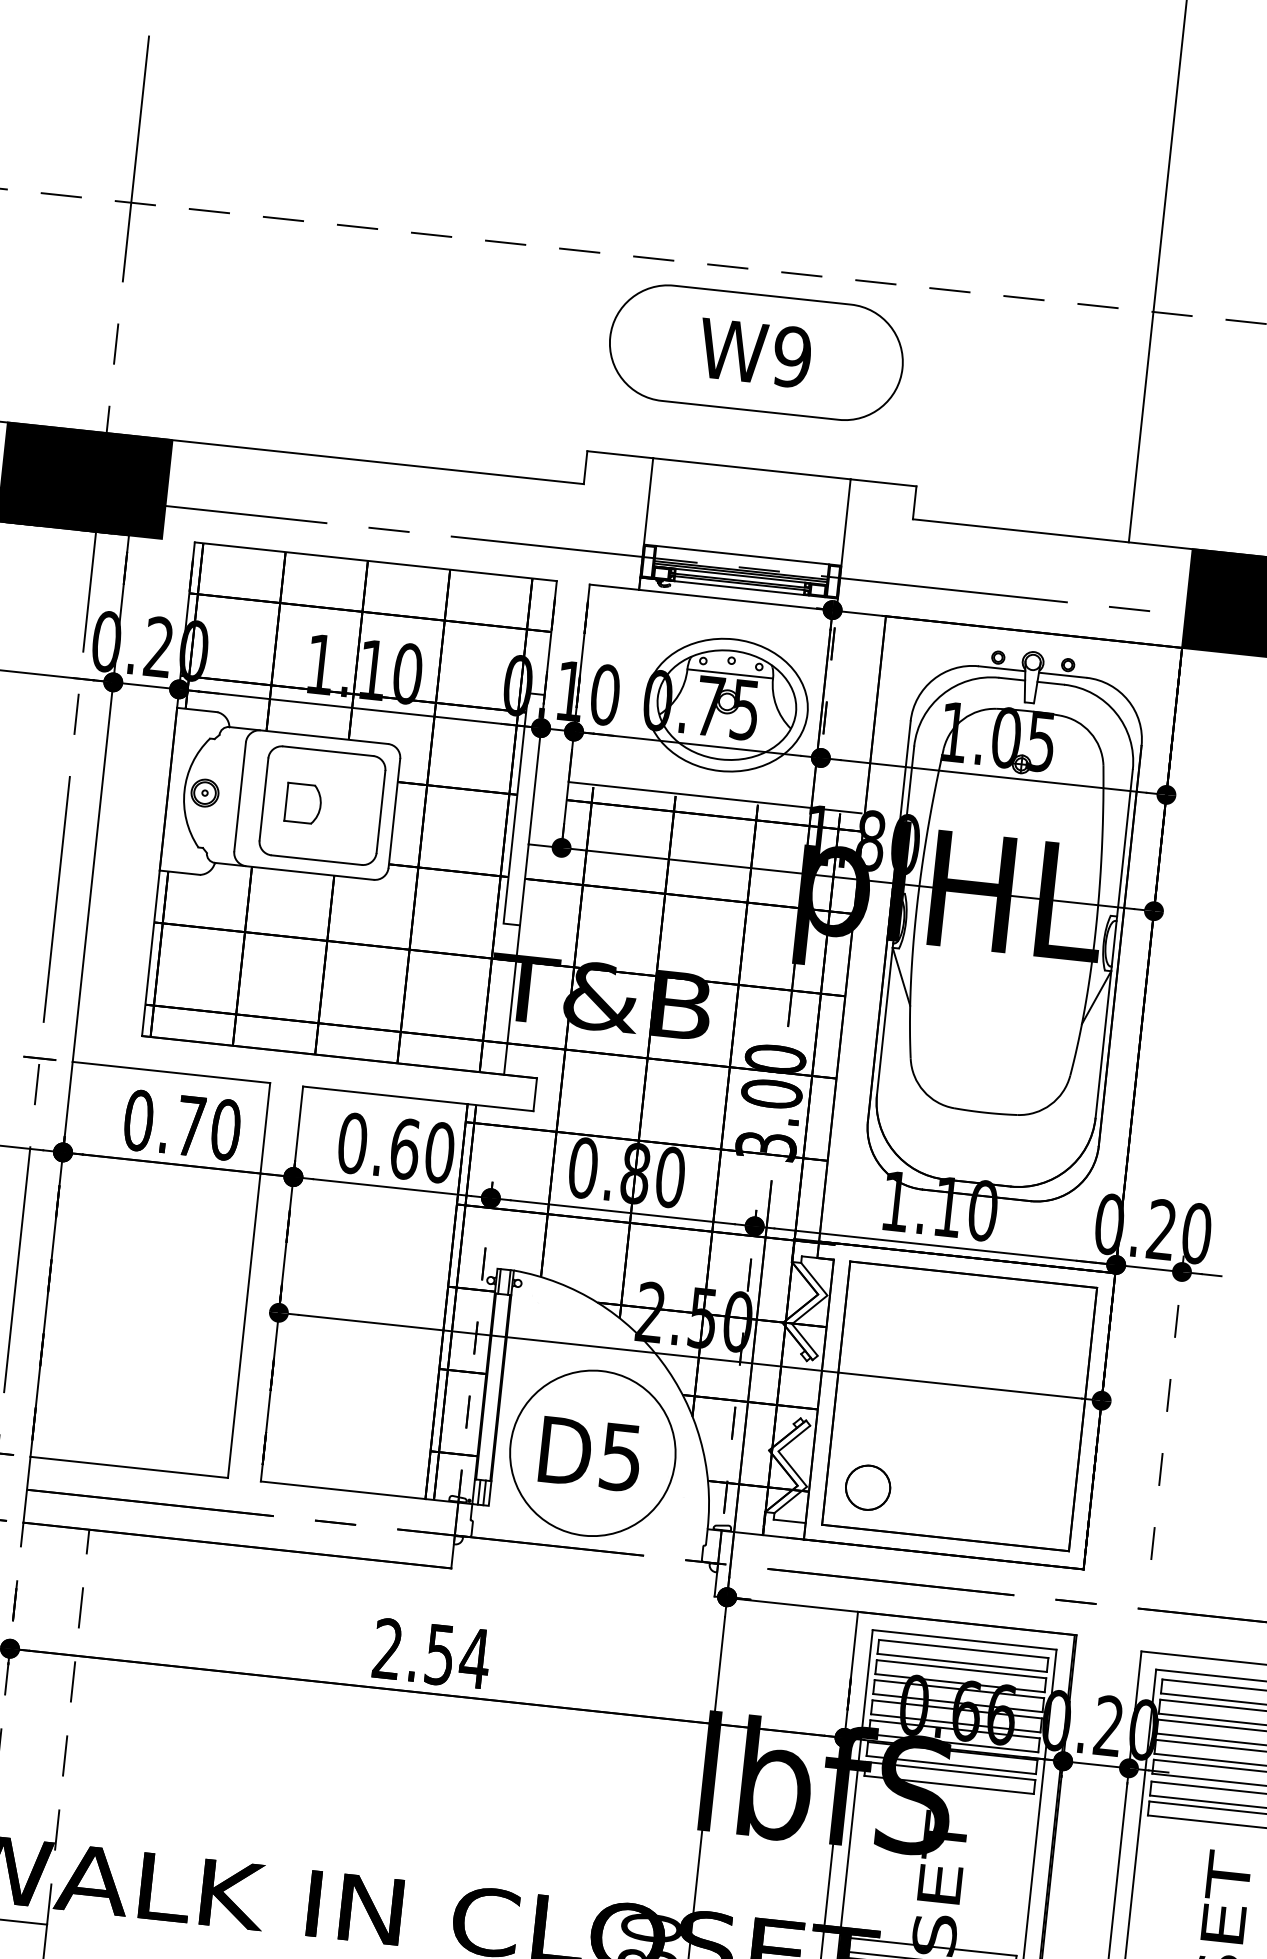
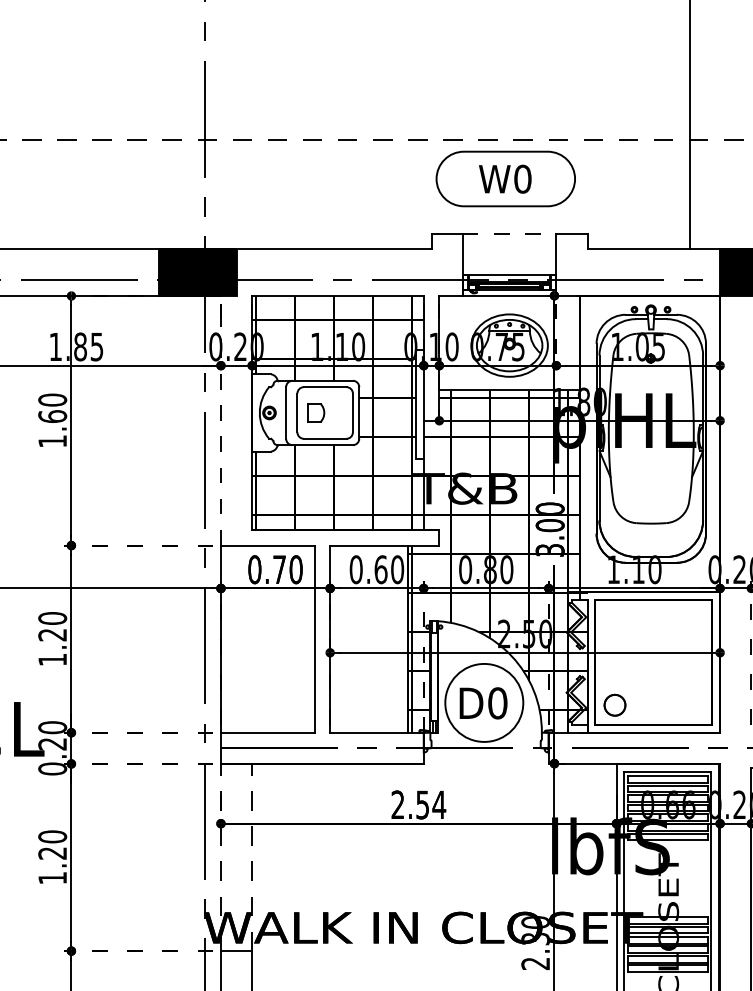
text: (791, 357) -> (522, 179), W9 -> W0
line: (751, 468) -> (509, 233), solid -> dashed
line: (99, 797) -> (220, 420), solid -> dashed
text: (620, 1457) -> (497, 703), D5 -> D0

